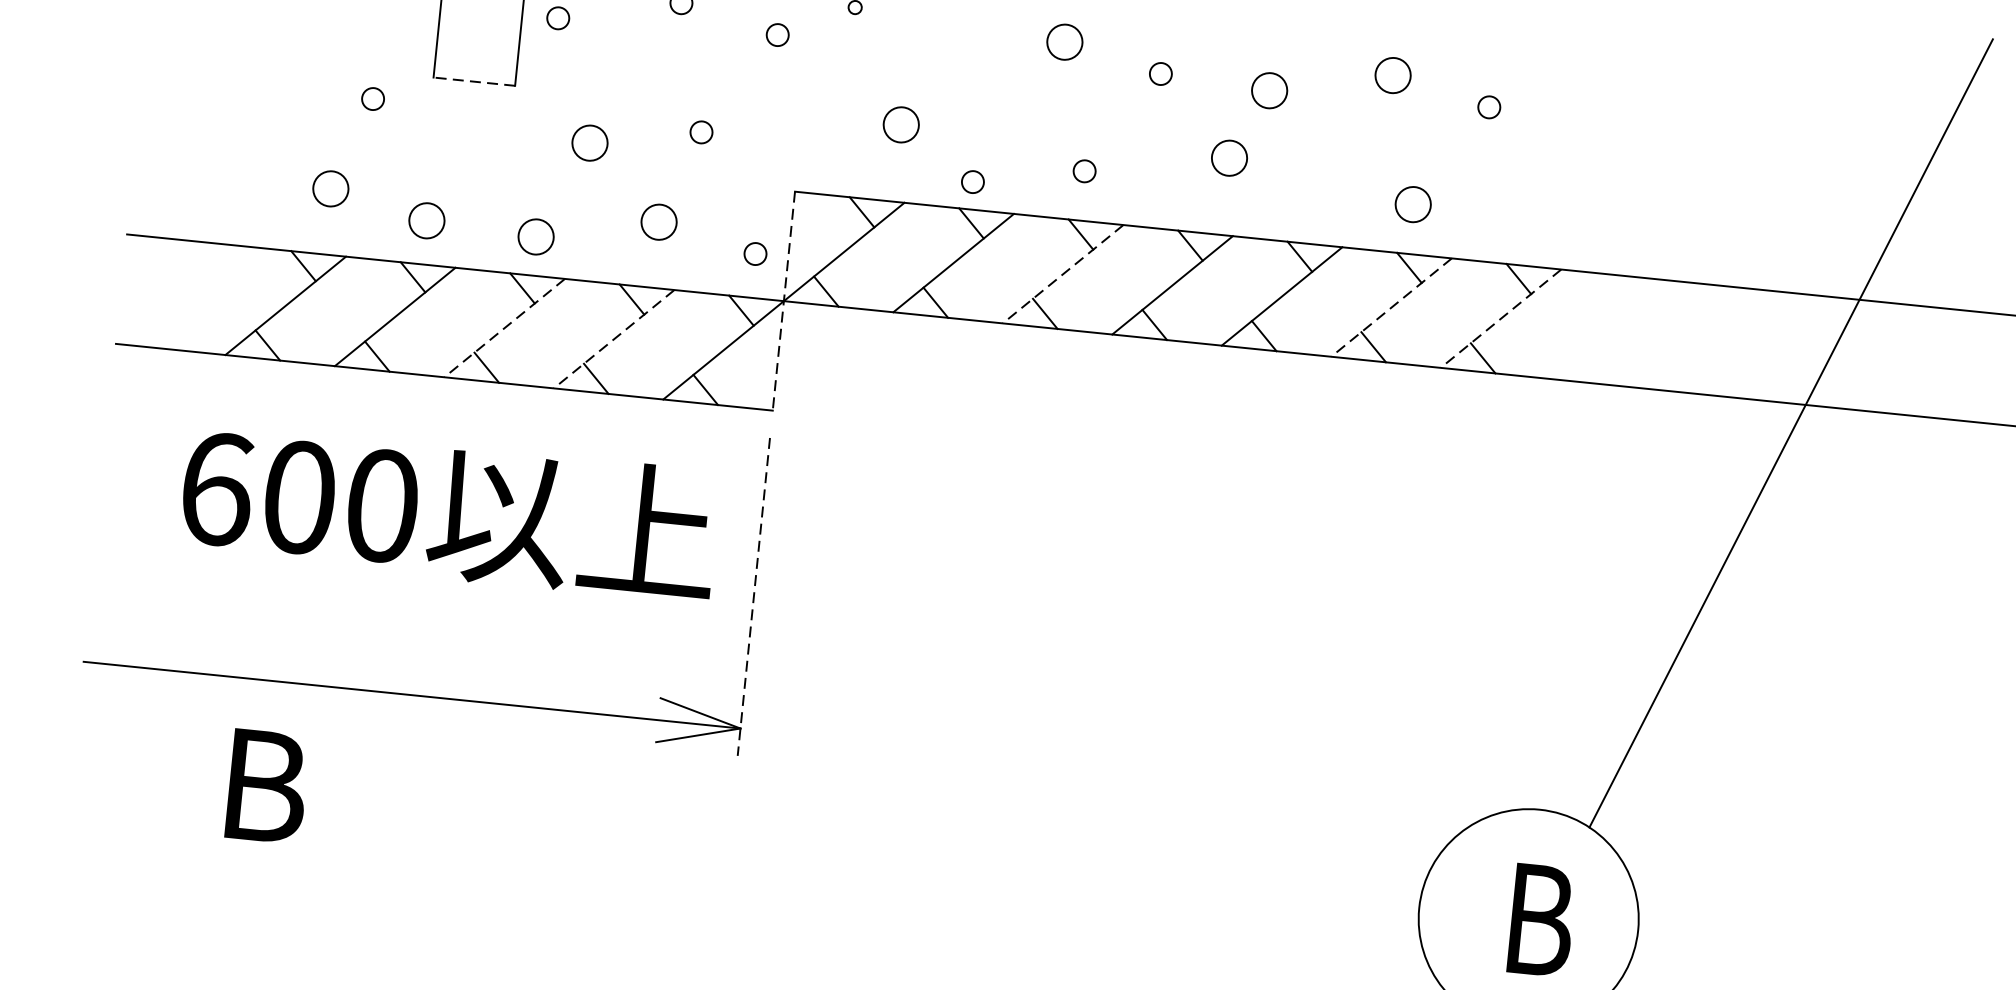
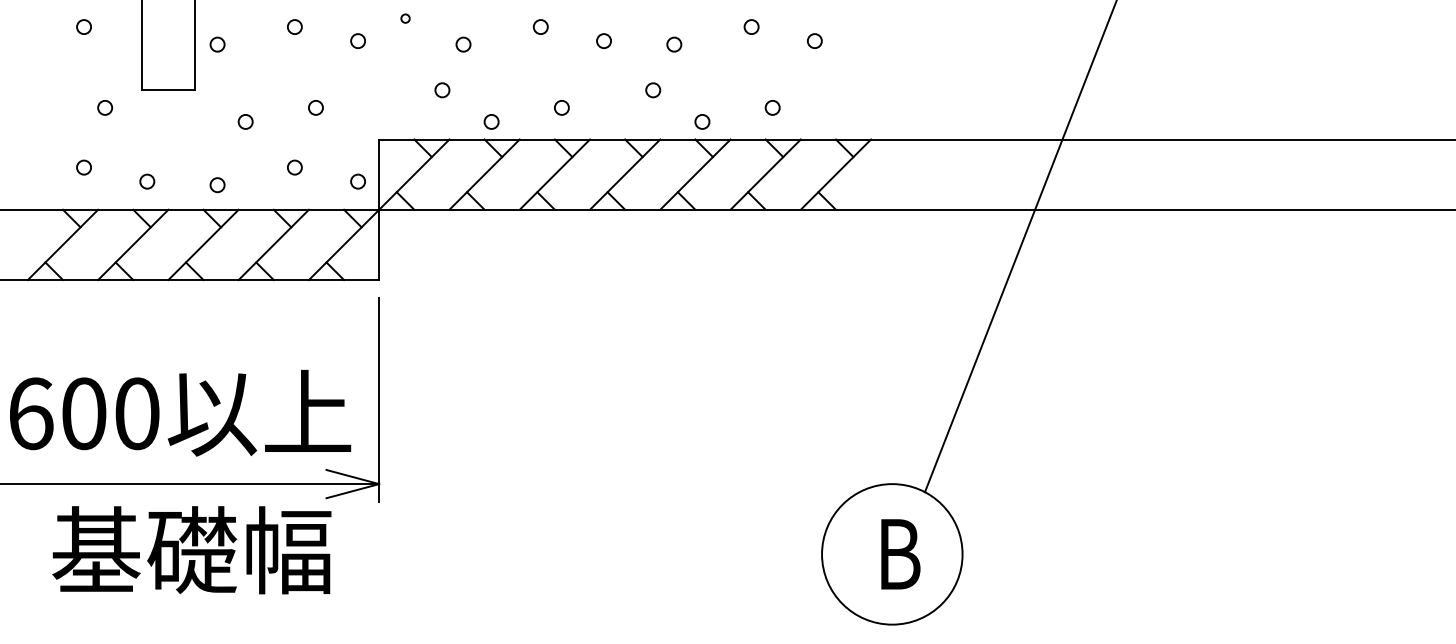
circle: (1064, 41) -> (540, 26), size x0.62
circle: (941, 57) -> (463, 44), added
circle: (1392, 74) -> (751, 26), size x0.62
line: (472, 81) -> (167, 90), dashed -> solid
circle: (1270, 90) -> (674, 44), size x0.62
circle: (901, 125) -> (442, 90), size x0.62
circle: (589, 142) -> (245, 121), size x0.62
circle: (1230, 158) -> (653, 90), size x0.62
circle: (329, 188) -> (83, 167), size x0.62
circle: (1412, 204) -> (772, 107), size x0.62
circle: (1301, 214) -> (702, 121), added
circle: (427, 220) -> (147, 181), size x0.62
circle: (658, 221) -> (294, 167), size x0.62
circle: (535, 237) -> (217, 185), size x0.62
line: (1062, 273) -> (554, 174), dashed -> solid
line: (784, 302) -> (379, 210), dashed -> solid
line: (1391, 307) -> (765, 174), dashed -> solid
line: (1500, 318) -> (835, 174), dashed -> solid
line: (504, 327) -> (203, 244), dashed -> solid
line: (613, 338) -> (273, 244), dashed -> solid
text: (449, 512) -> (180, 413), moved
line: (754, 598) -> (379, 400), dashed -> solid
text: (437, 802) -> (191, 550), B -> 基礎幅

